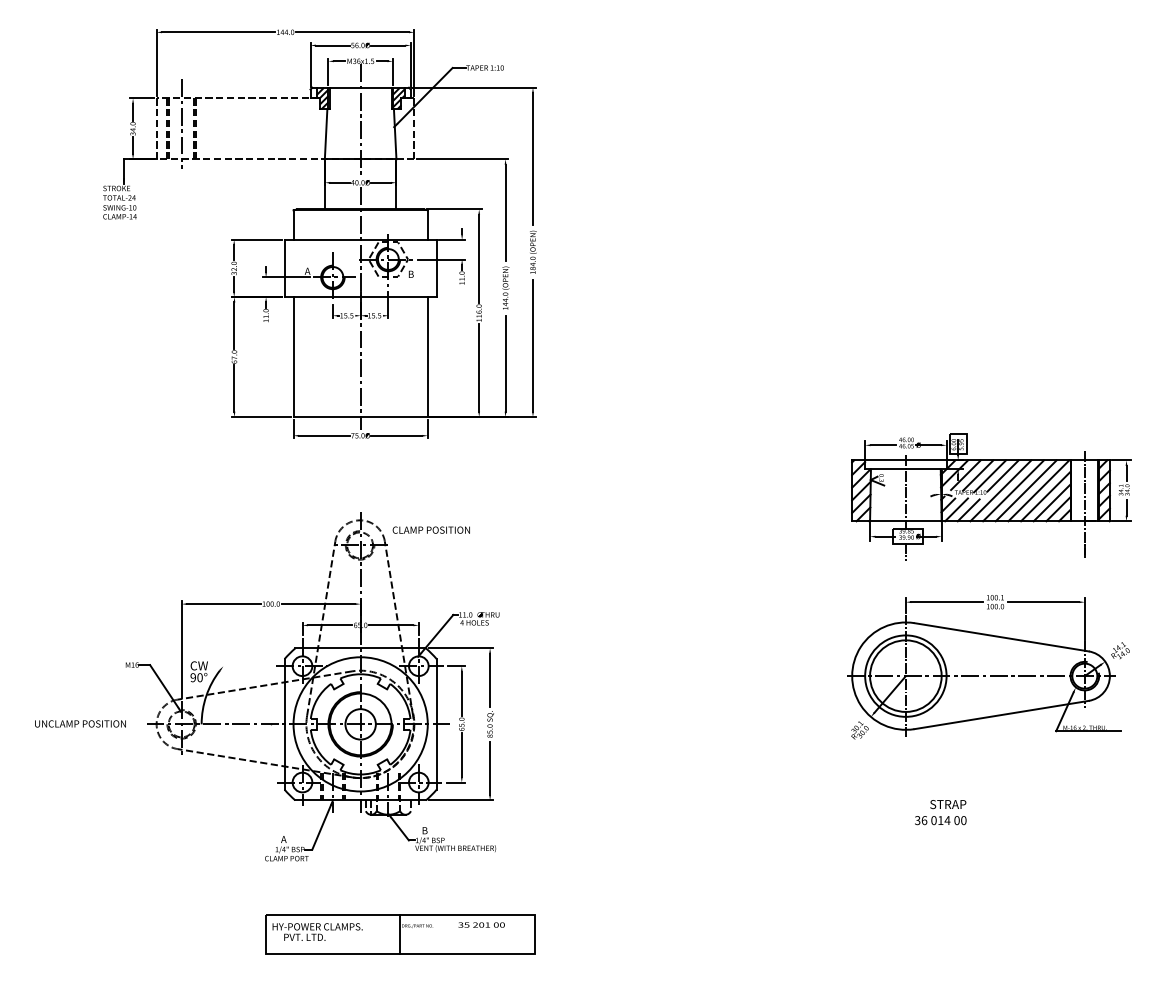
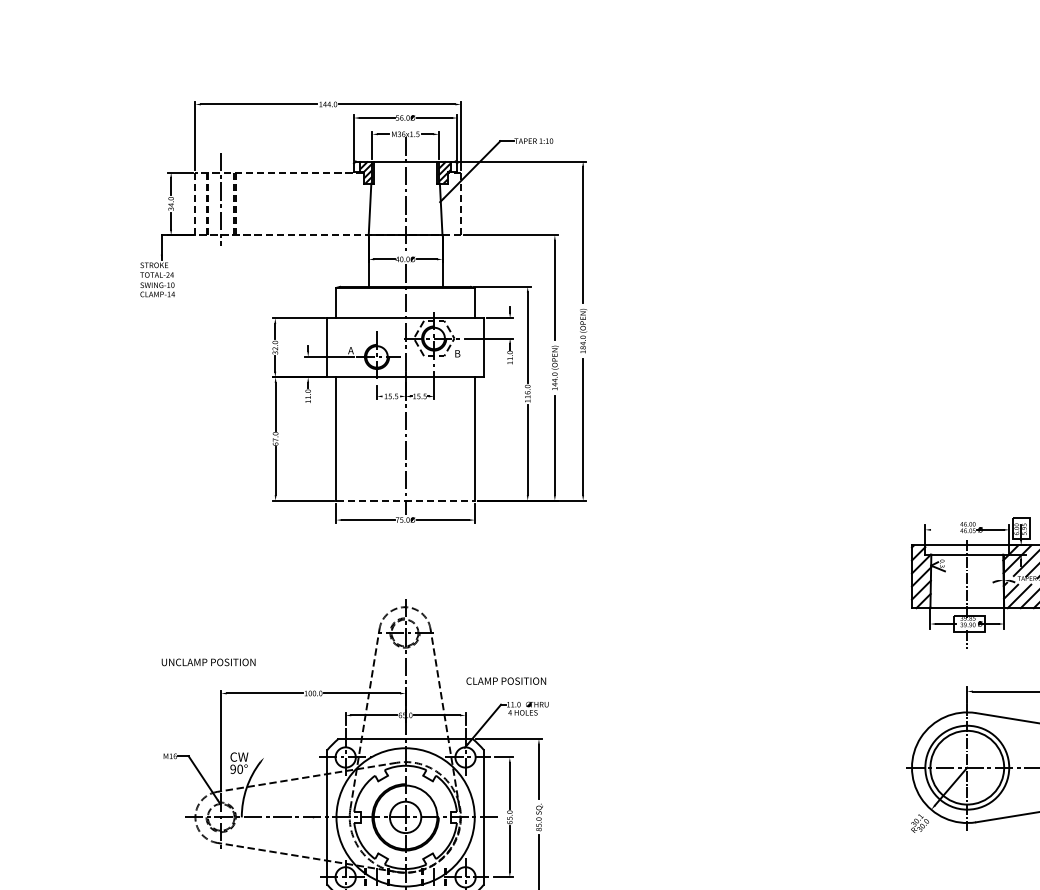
line: (361, 417) -> (406, 501), solid -> dashed
line: (883, 445) -> (944, 530), removed
text: (430, 529) -> (505, 680), moved
text: (80, 723) -> (208, 661), moved

